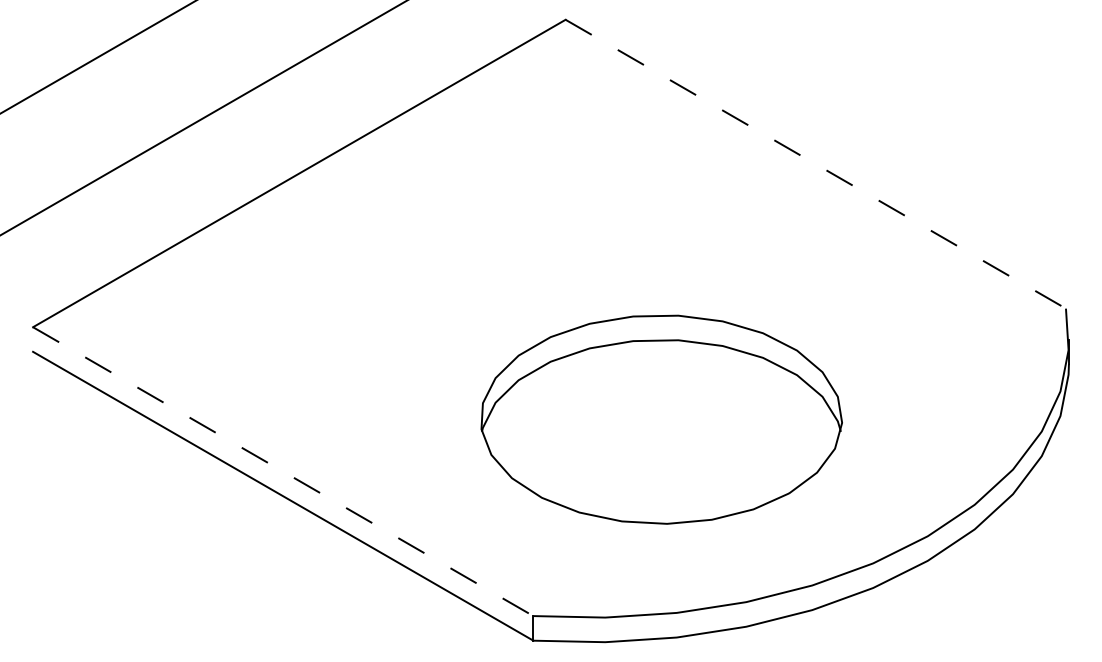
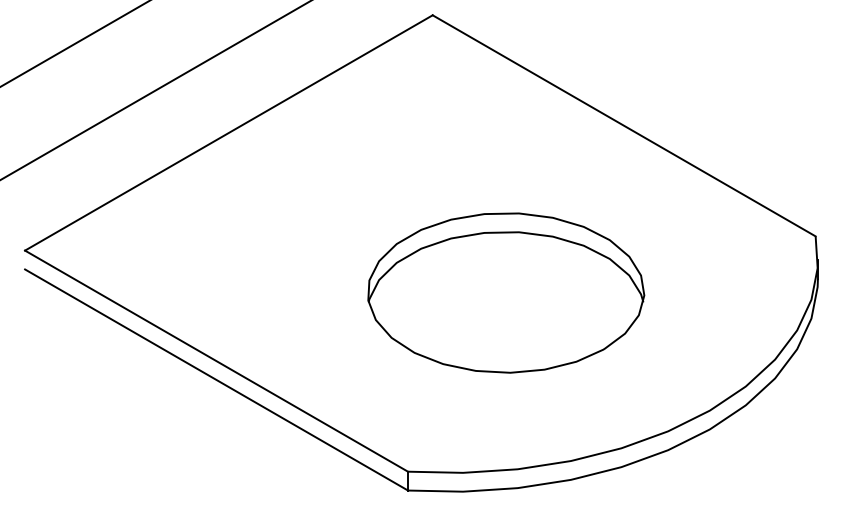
line: (815, 164) -> (623, 126), dashed -> solid
part: (661, 419) -> (506, 292), moved
line: (283, 471) -> (216, 361), dashed -> solid

